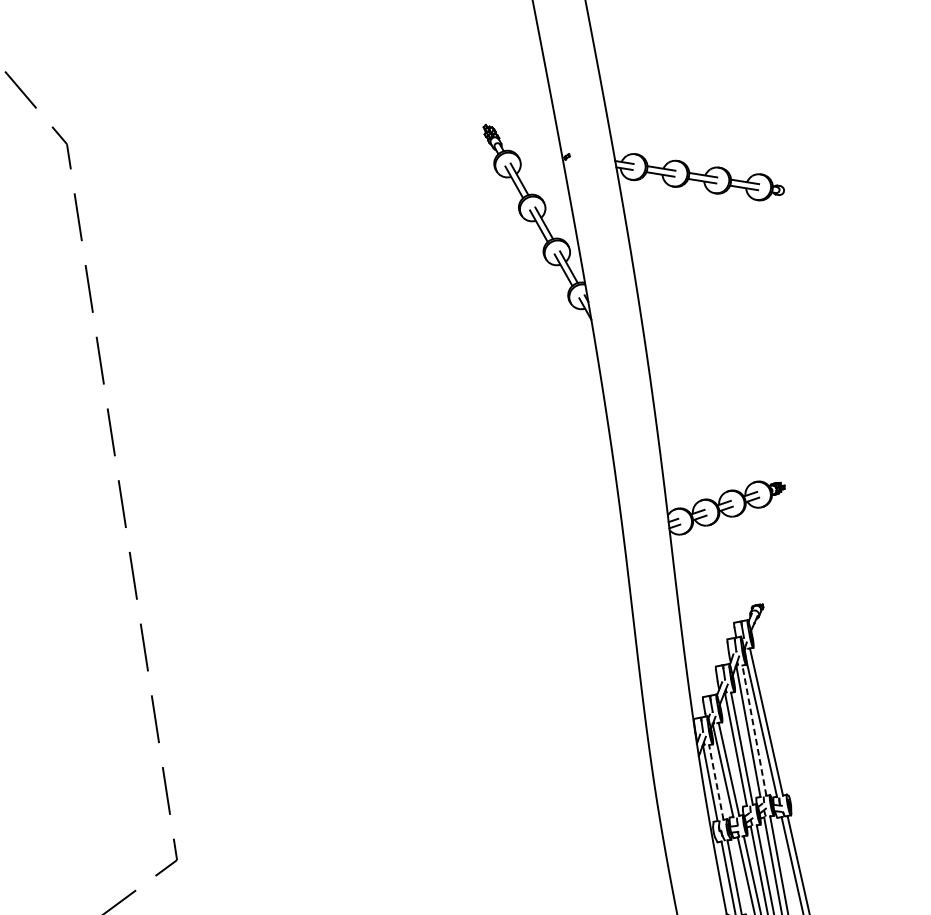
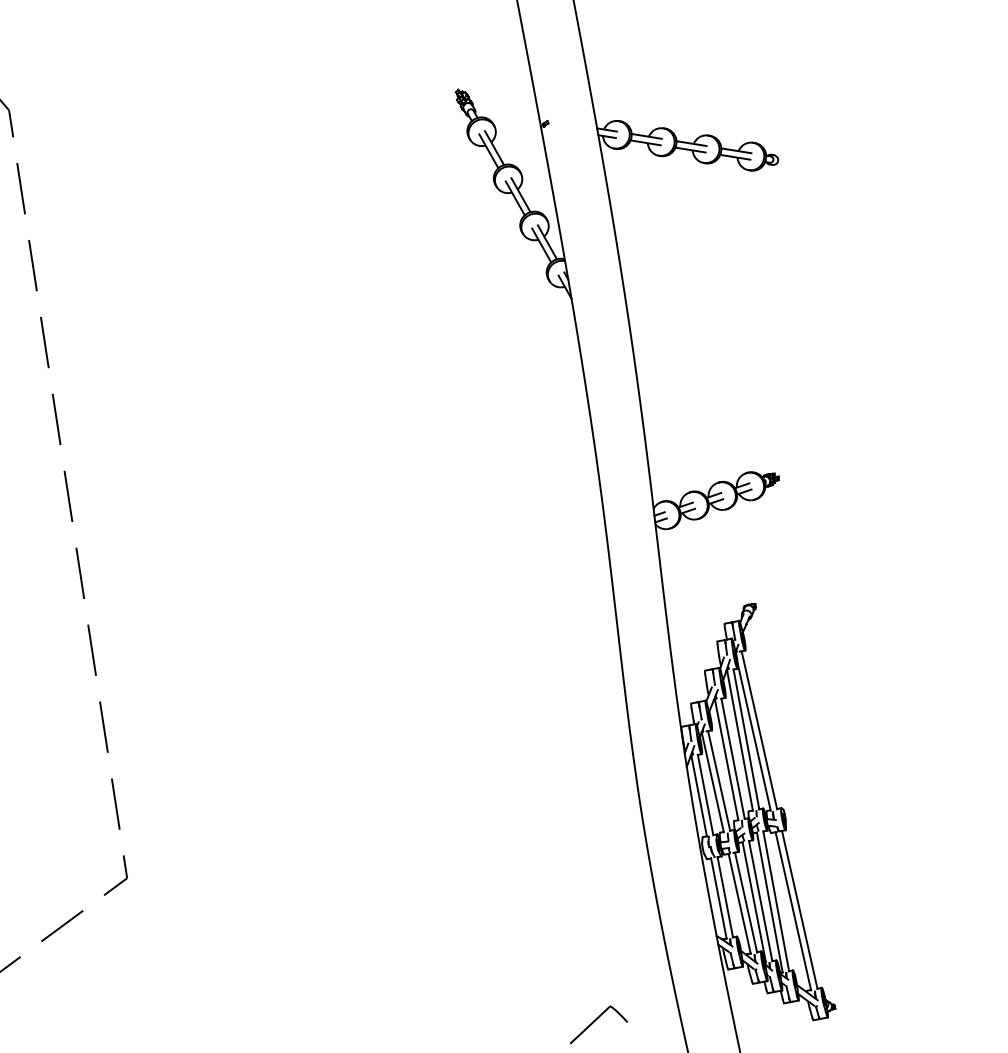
line: (754, 729) -> (746, 738), dashed -> solid
line: (716, 782) -> (705, 795), dashed -> solid

